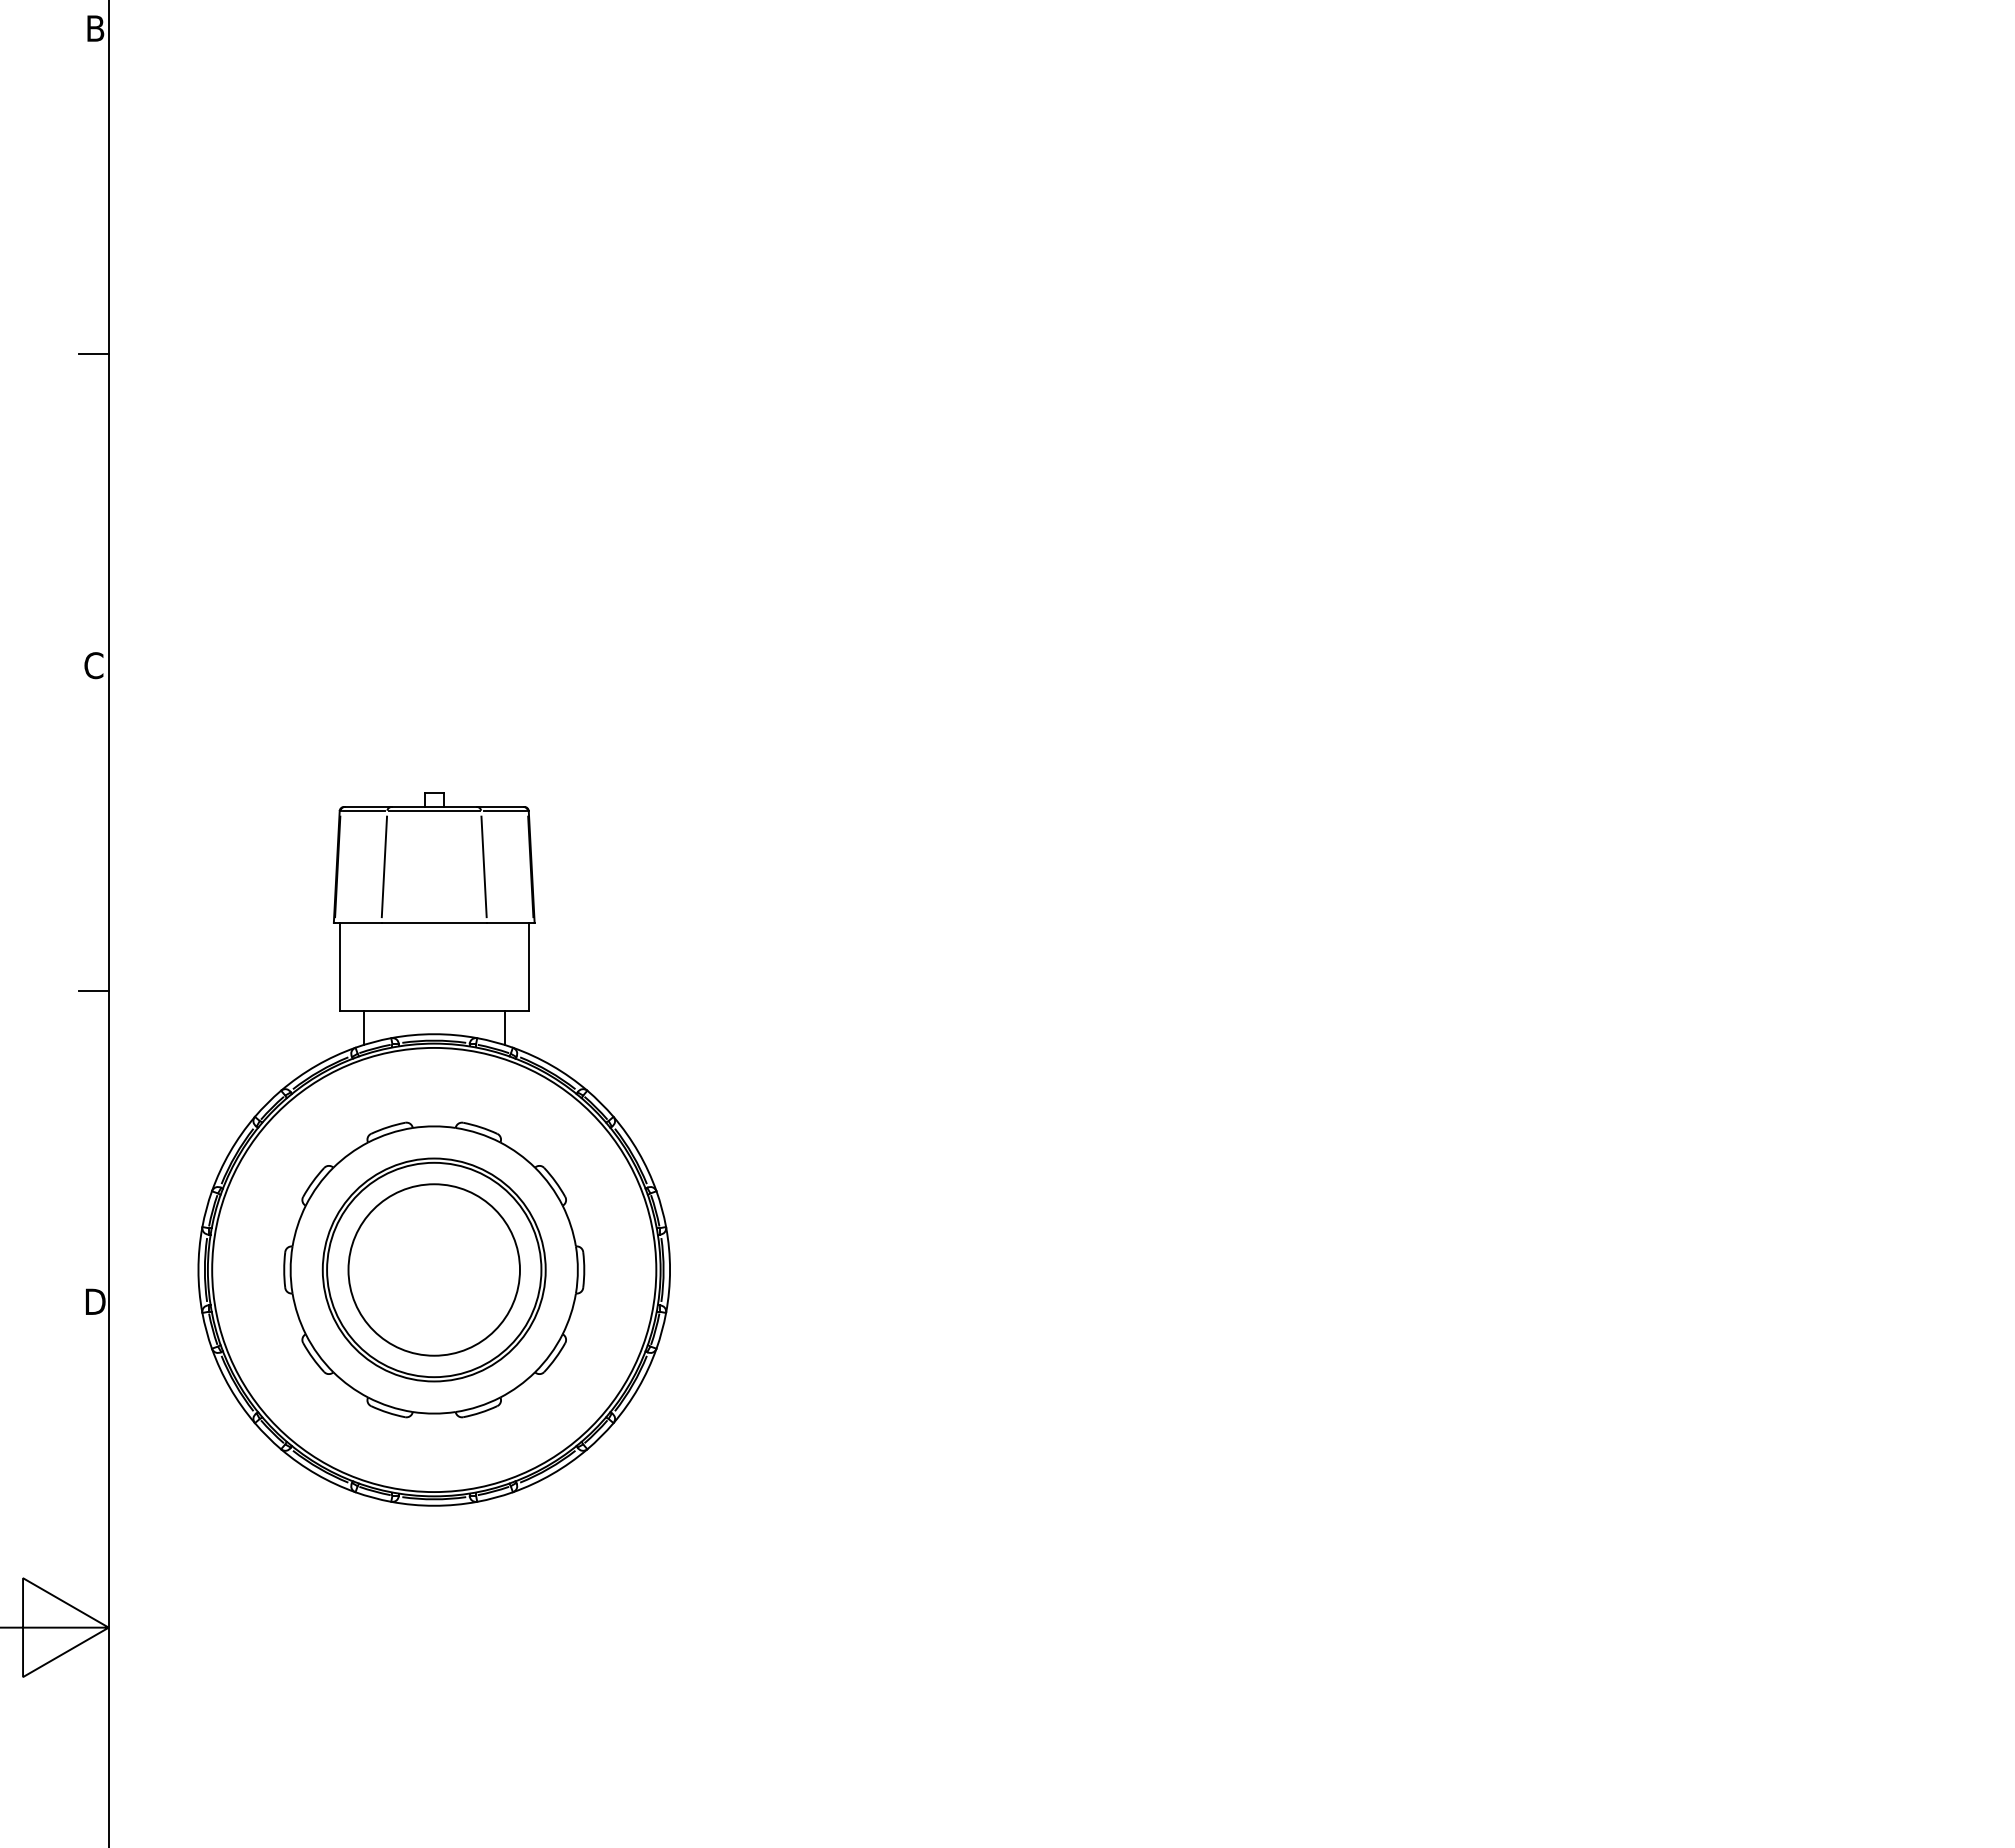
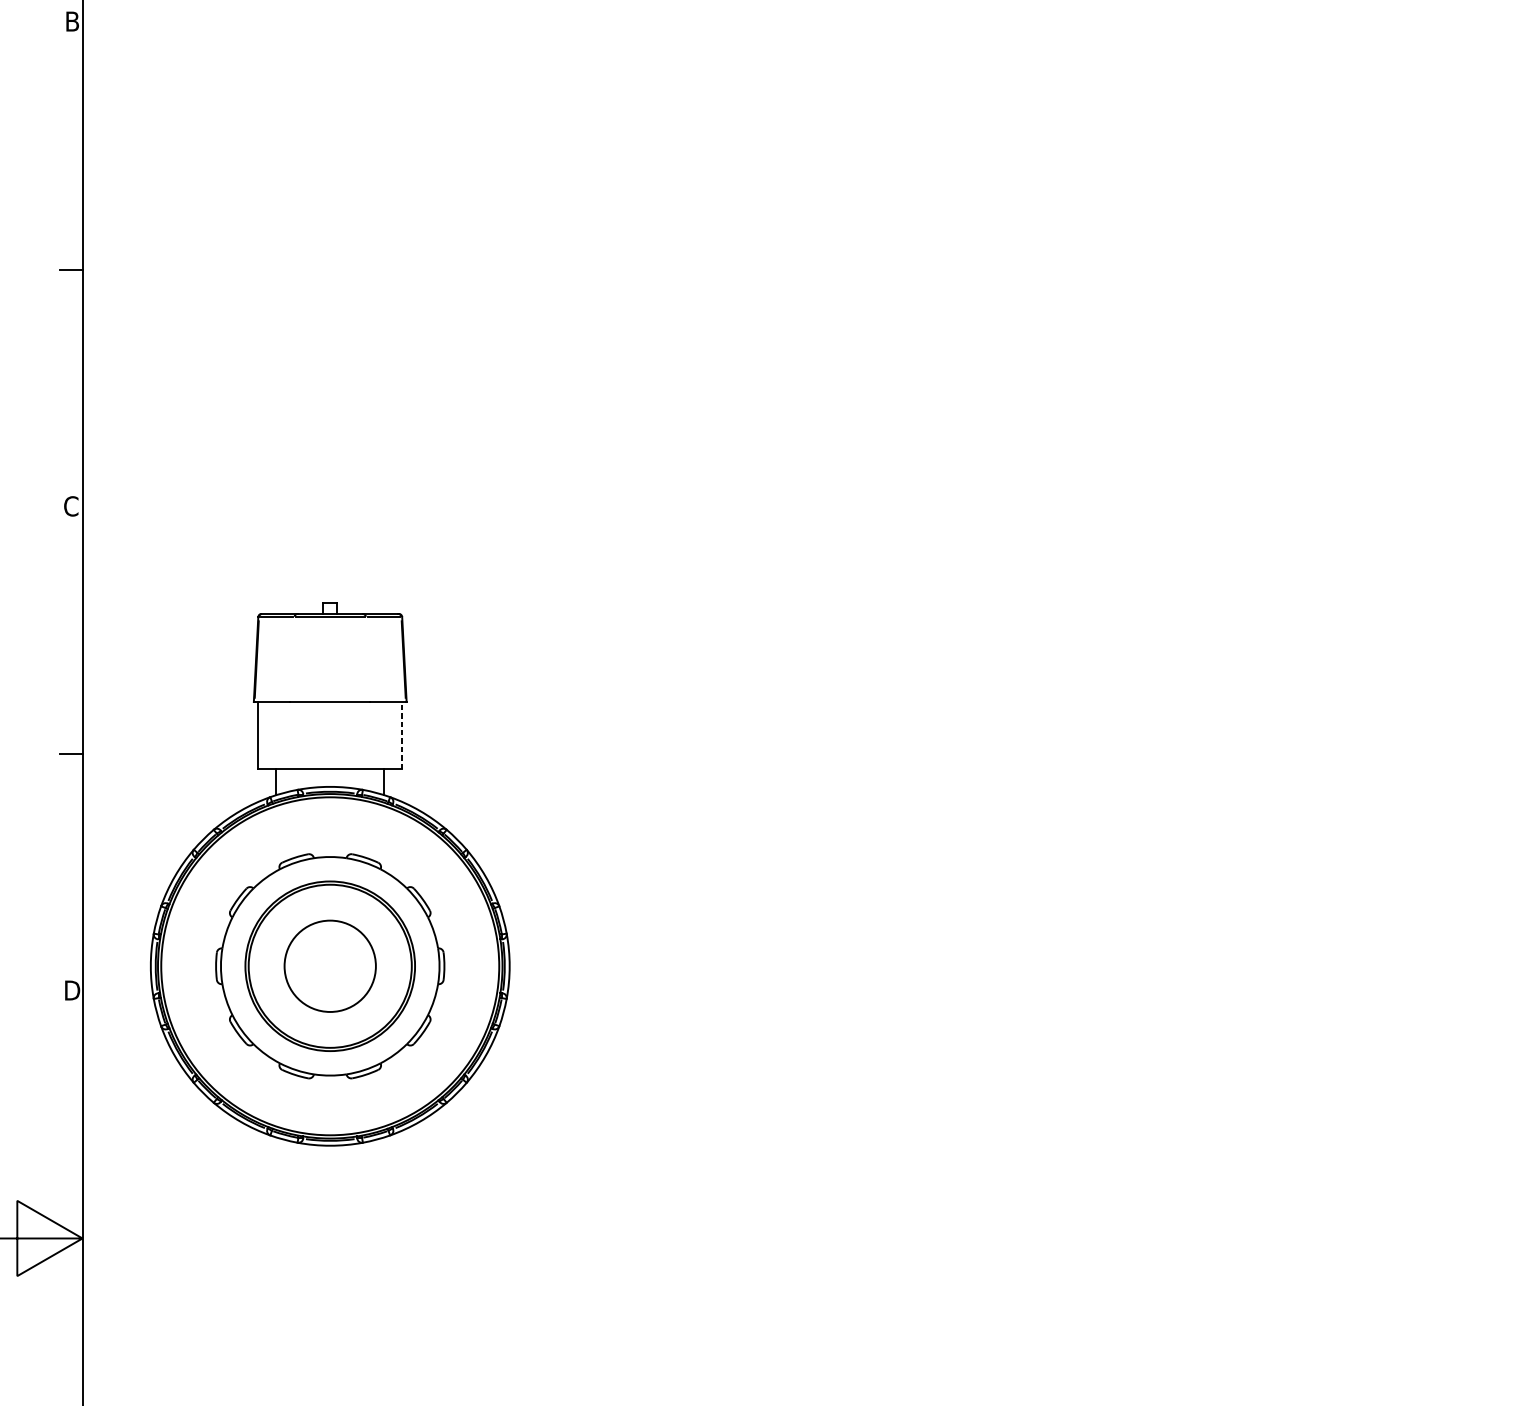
line: (384, 866) -> (292, 659), removed
line: (483, 866) -> (367, 659), removed
line: (528, 966) -> (401, 735), solid -> dashed
circle: (434, 1269) -> (330, 965), size x0.7

